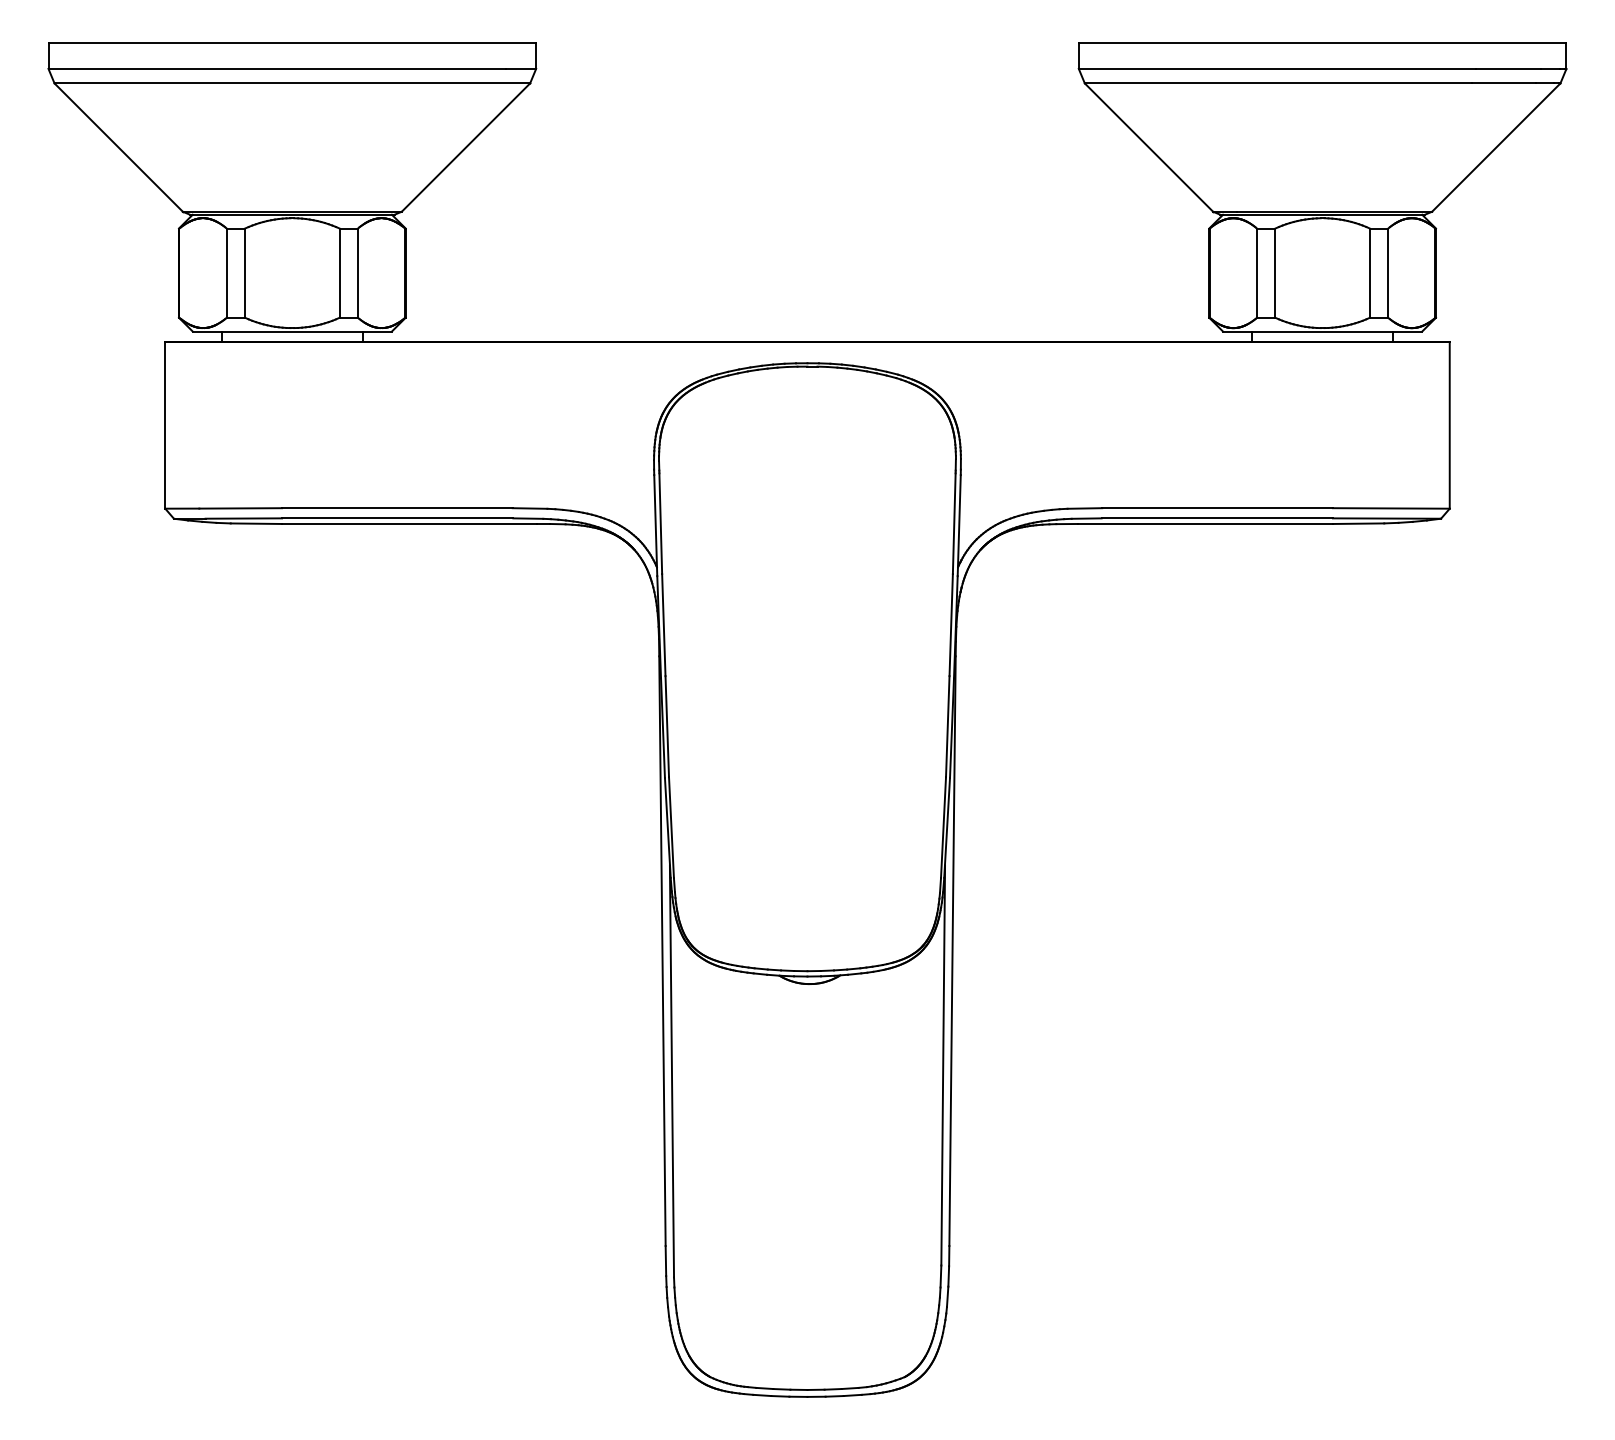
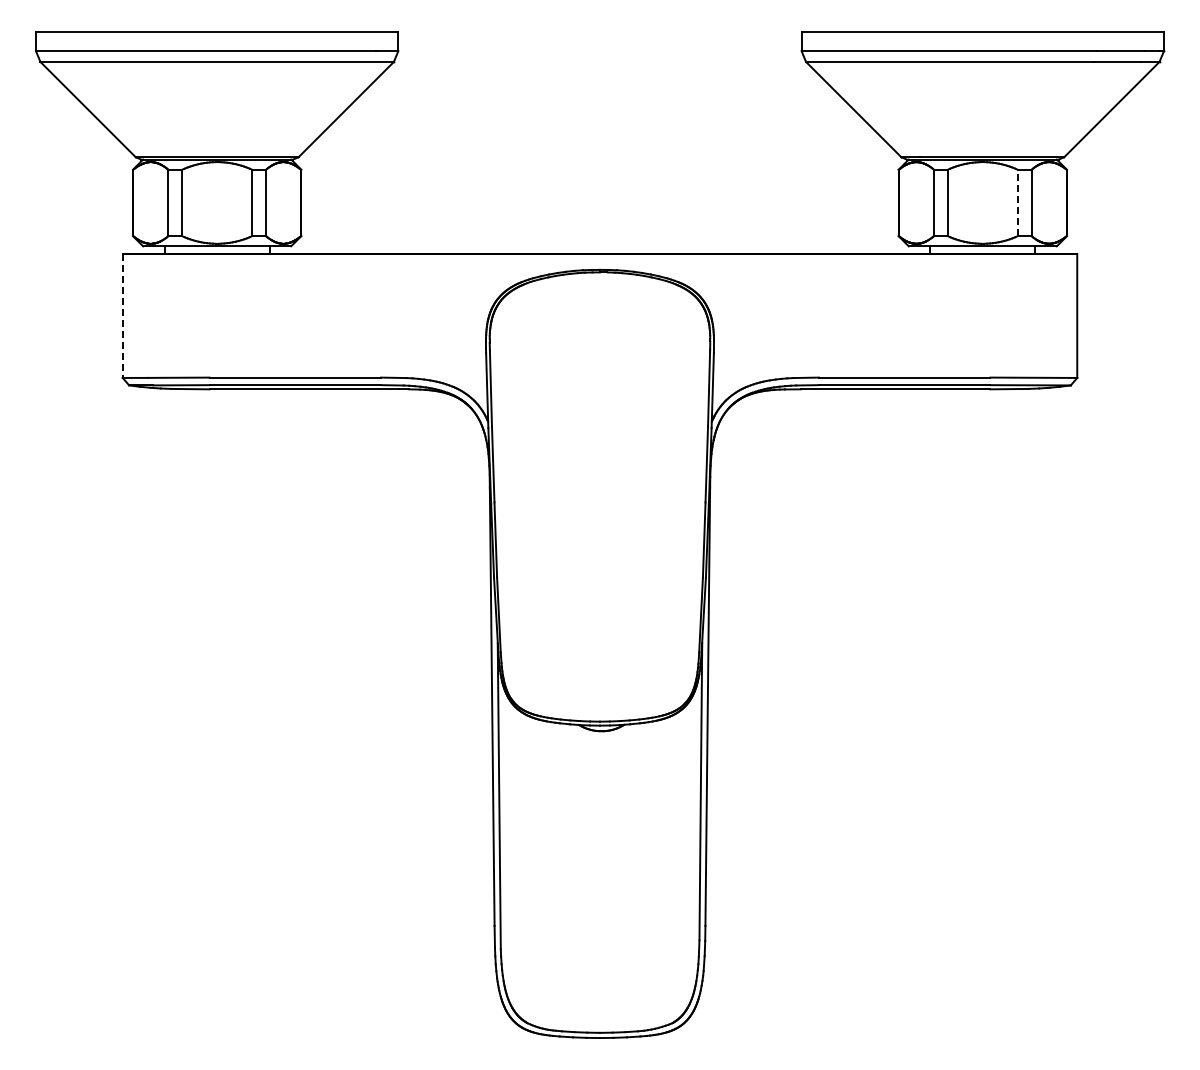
line: (1369, 272) -> (1017, 202), solid -> dashed
line: (164, 425) -> (122, 316), solid -> dashed

